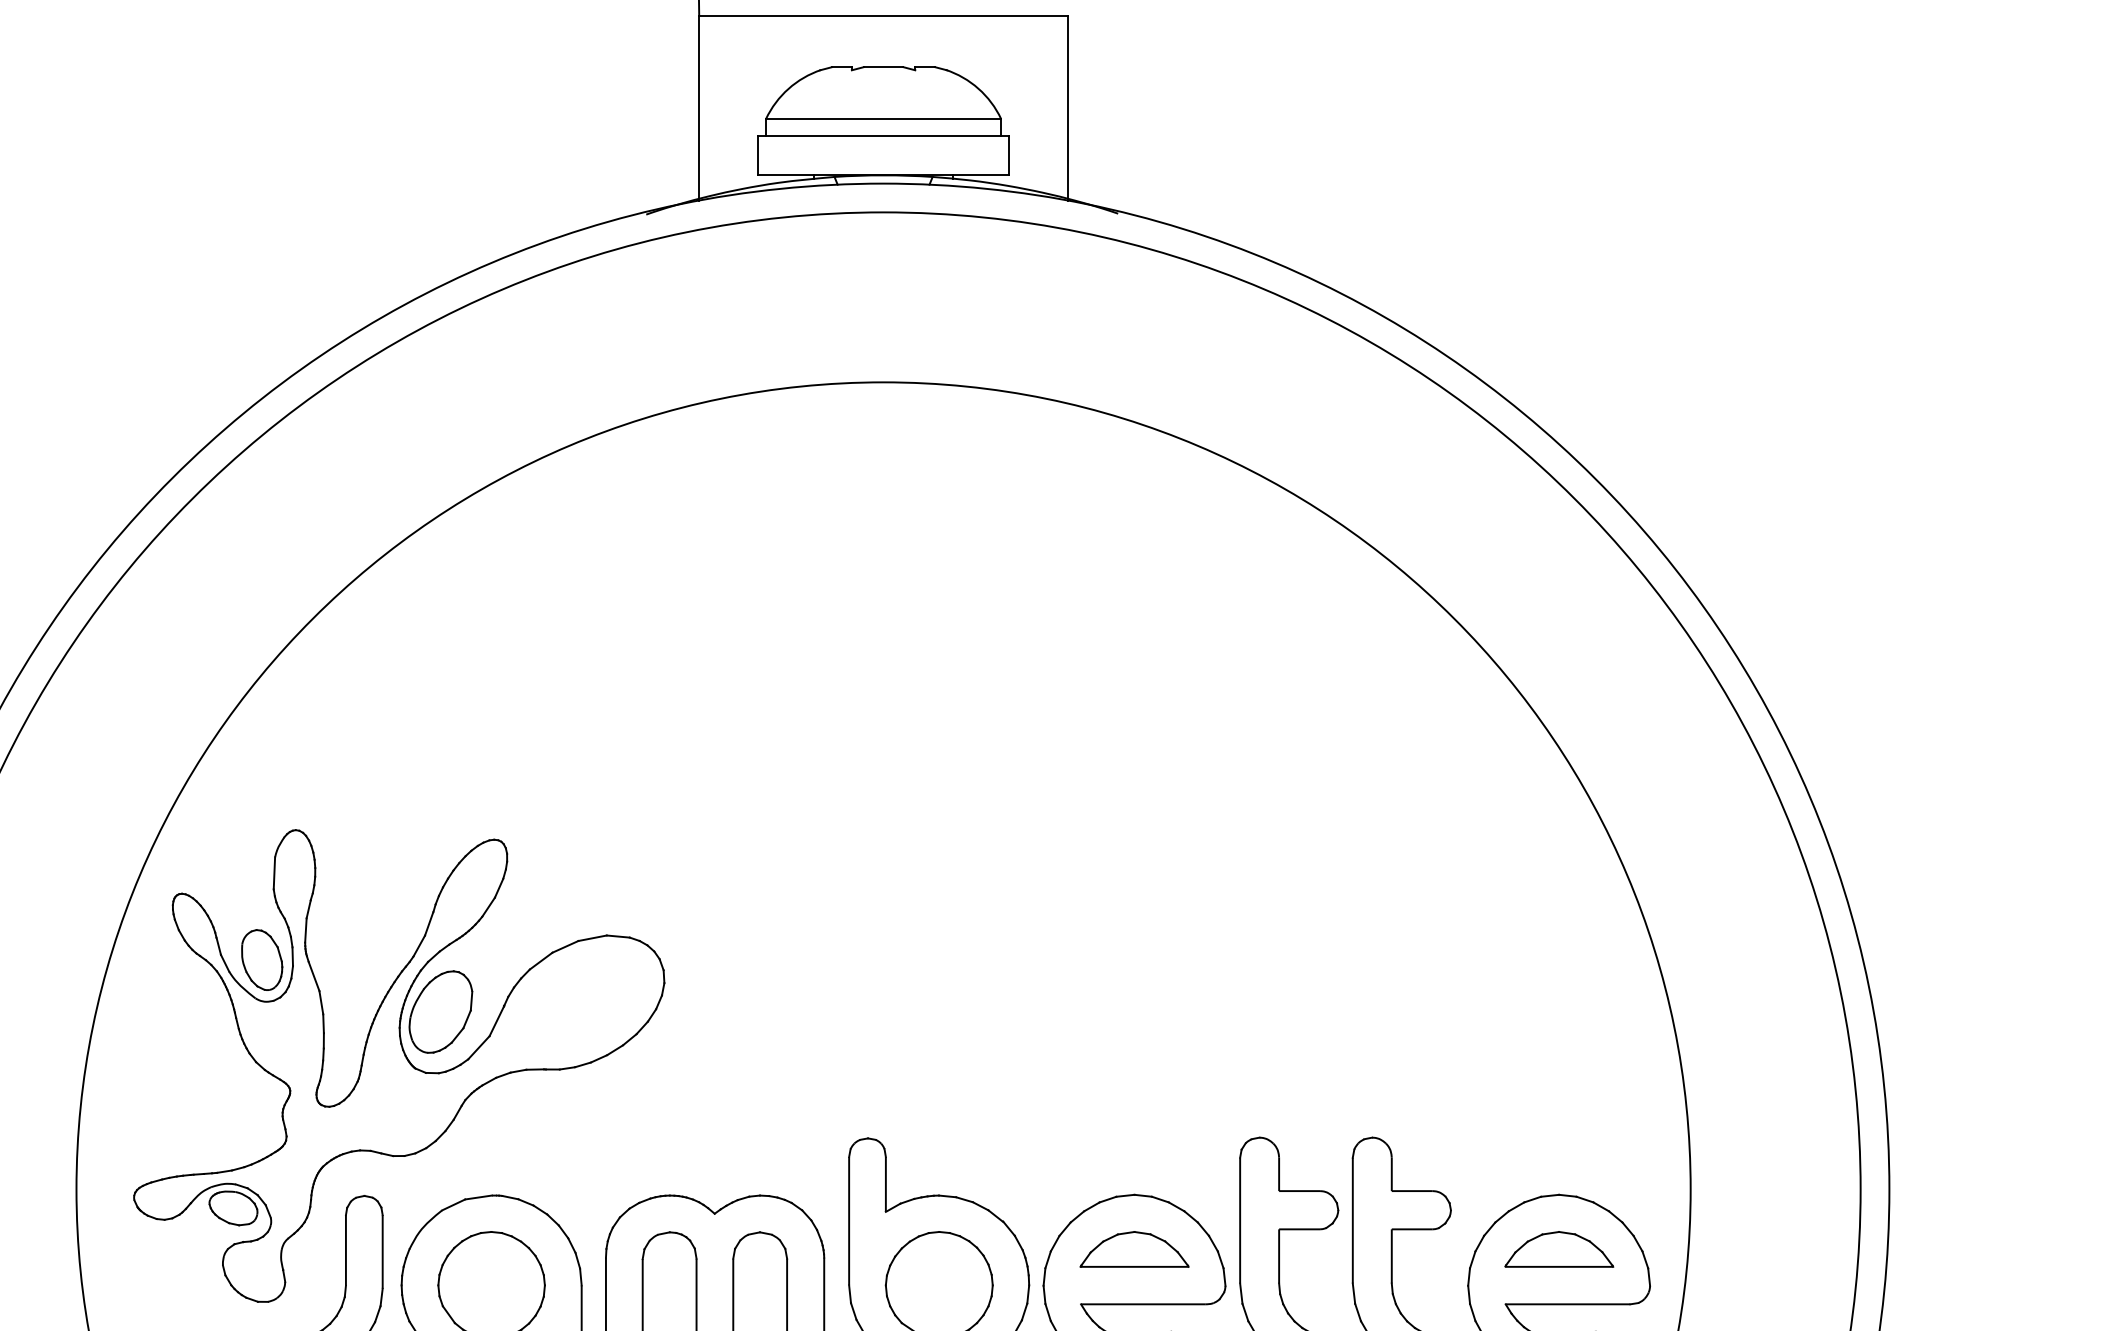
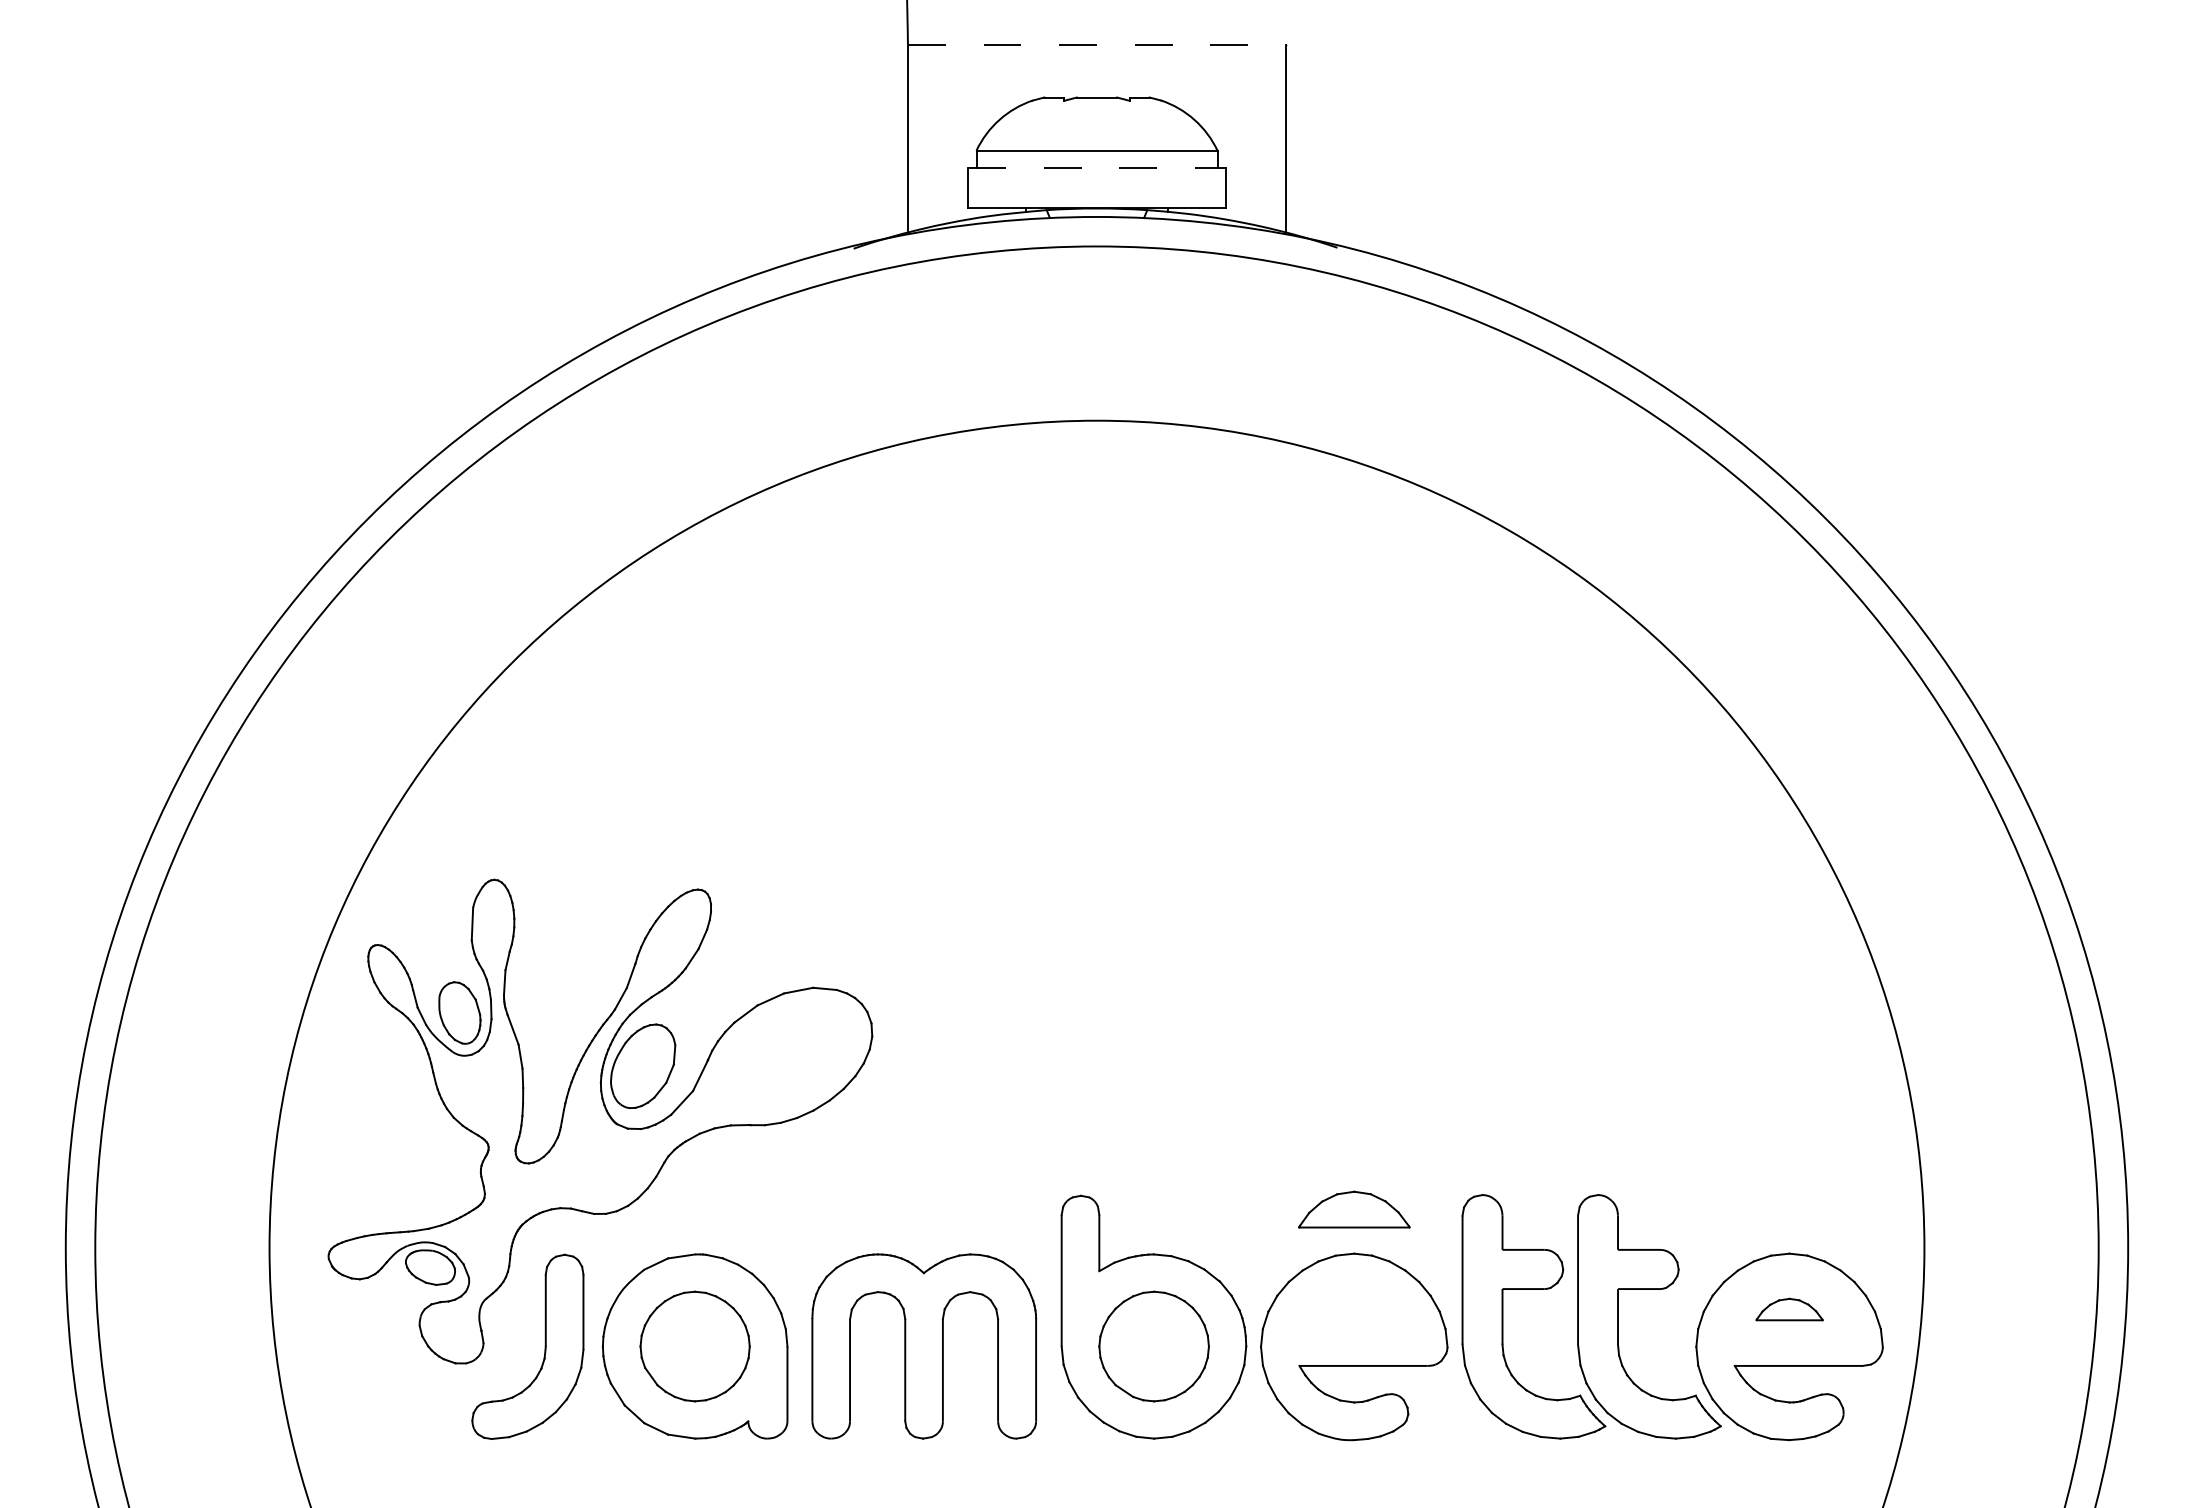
line: (884, 16) -> (1097, 45), solid -> dashed
line: (883, 136) -> (1096, 168), solid -> dashed
part: (1134, 1249) -> (1354, 1209), moved
part: (1559, 1249) -> (1789, 1309), size x0.6

